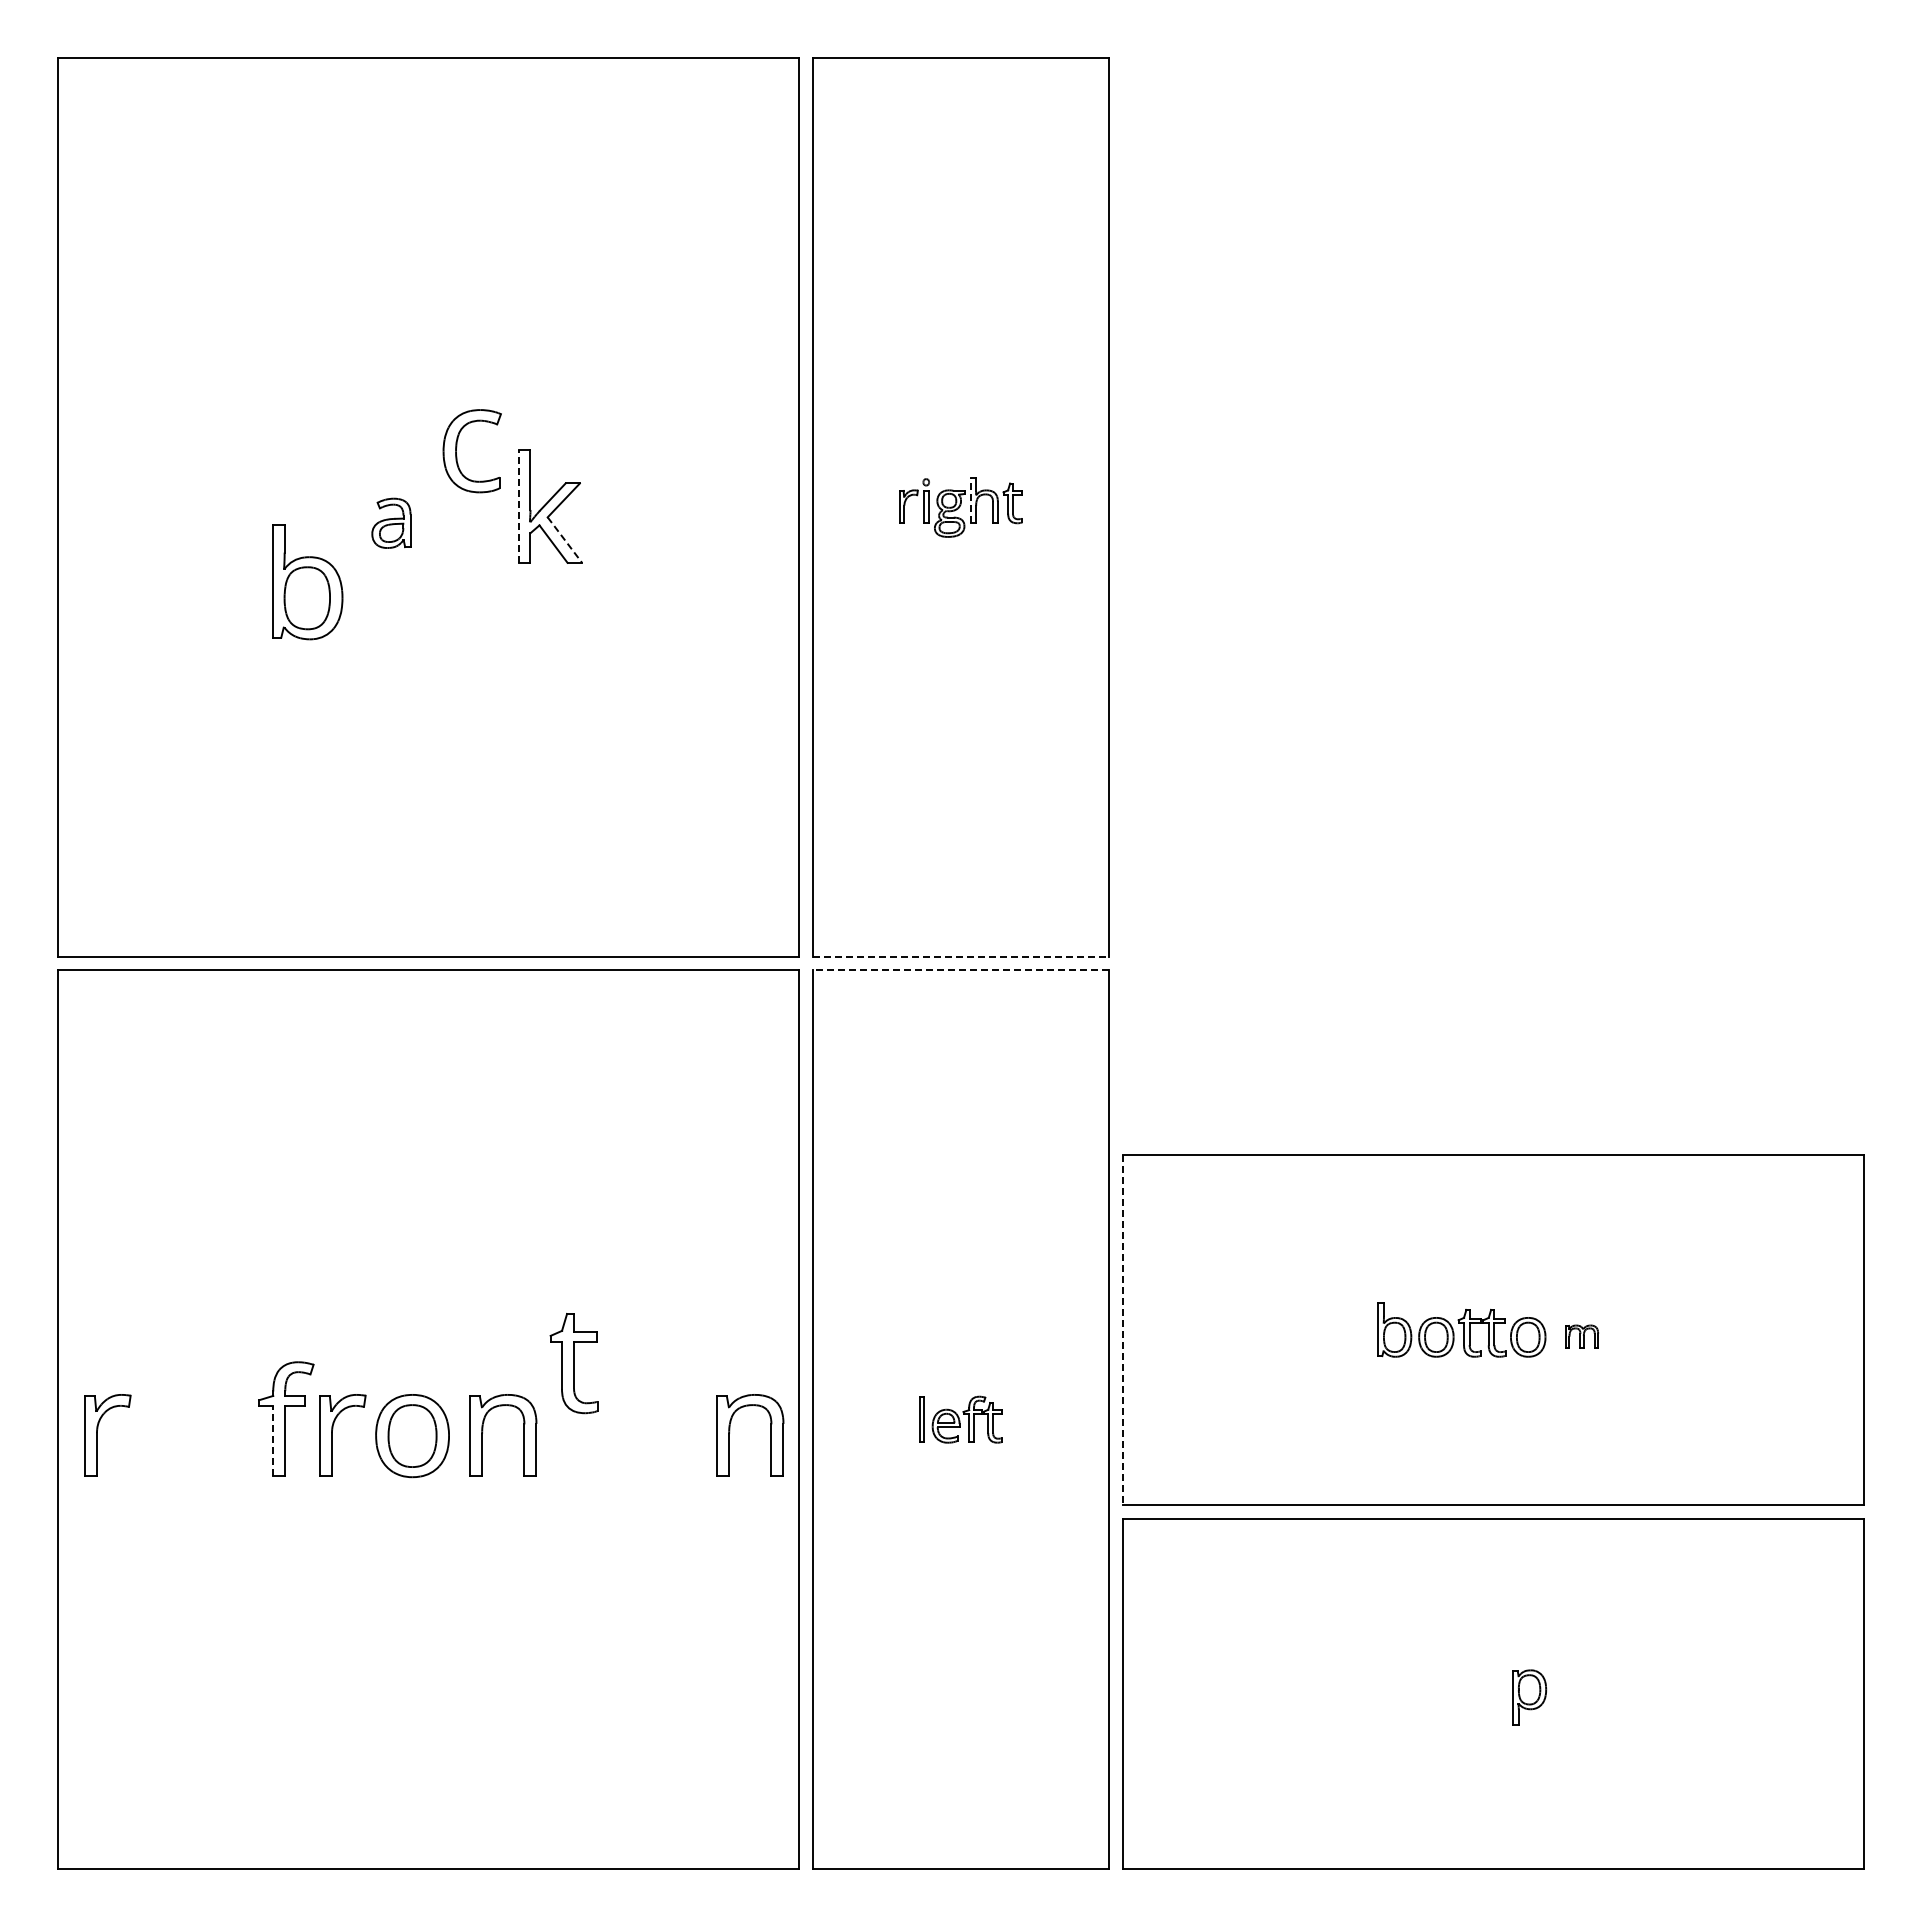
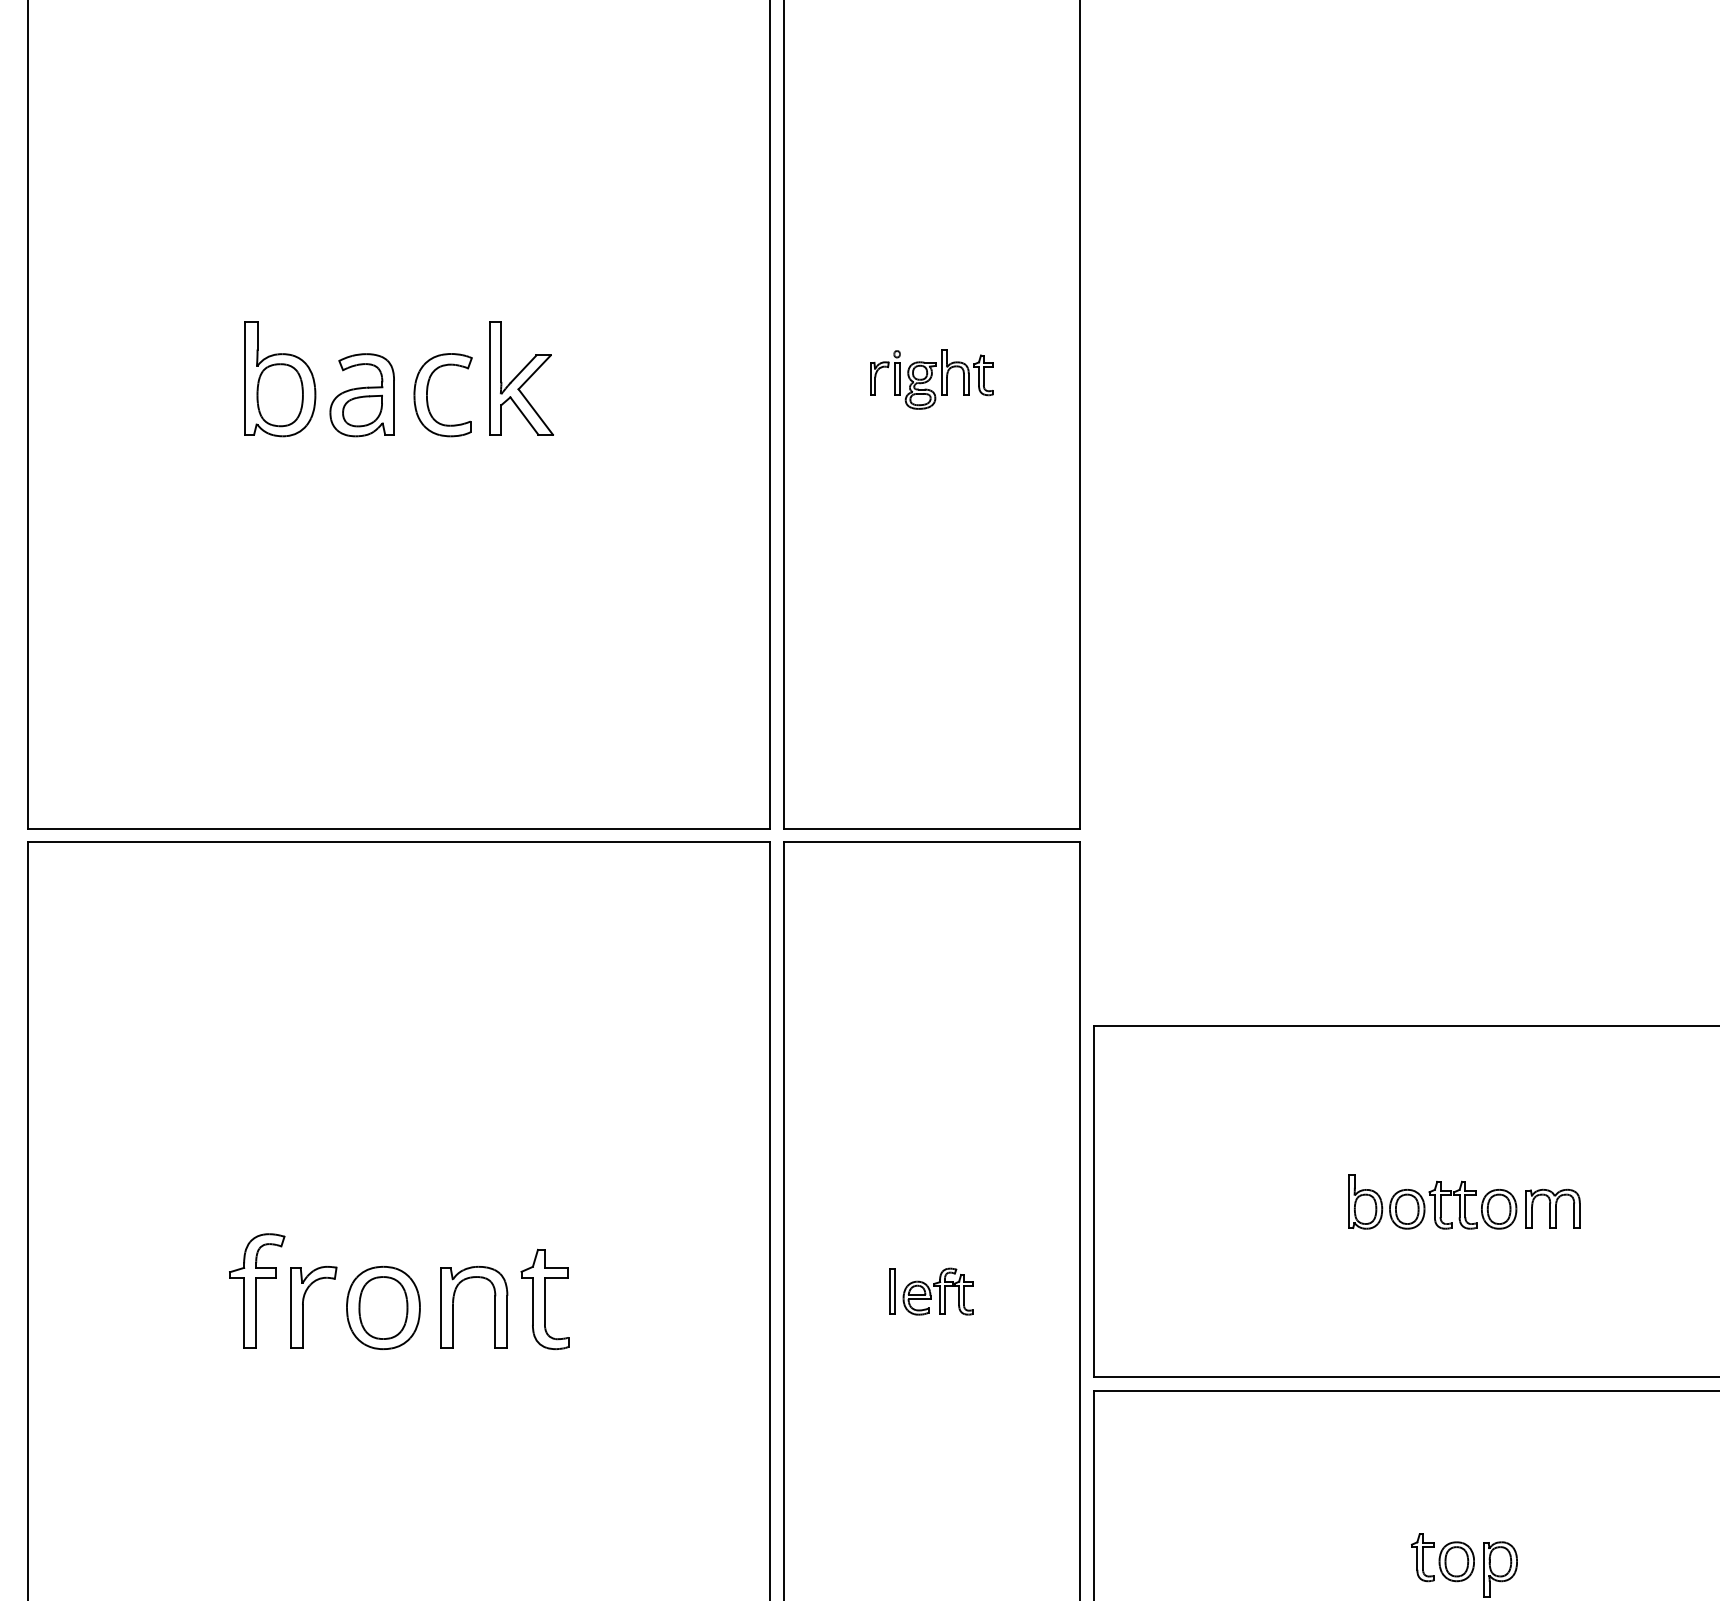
part: (457, 447) -> (428, 391), moved
line: (971, 500) -> (942, 372), dashed -> solid
line: (518, 506) -> (489, 378), dashed -> solid
part: (391, 523) -> (362, 395), size x1.67
line: (564, 540) -> (535, 412), dashed -> solid
part: (307, 582) -> (280, 379), moved
line: (961, 956) -> (932, 828), dashed -> solid
line: (960, 970) -> (931, 842), dashed -> solid
line: (1122, 1330) -> (1093, 1202), dashed -> solid
part: (1581, 1336) -> (1552, 1208), size x1.67
part: (573, 1363) -> (544, 1299), moved
part: (97, 1435) -> (68, 1307), removed
part: (770, 1435) -> (741, 1307), removed
line: (273, 1440) -> (244, 1312), dashed -> solid
part: (1472, 1685) -> (1443, 1557), added

